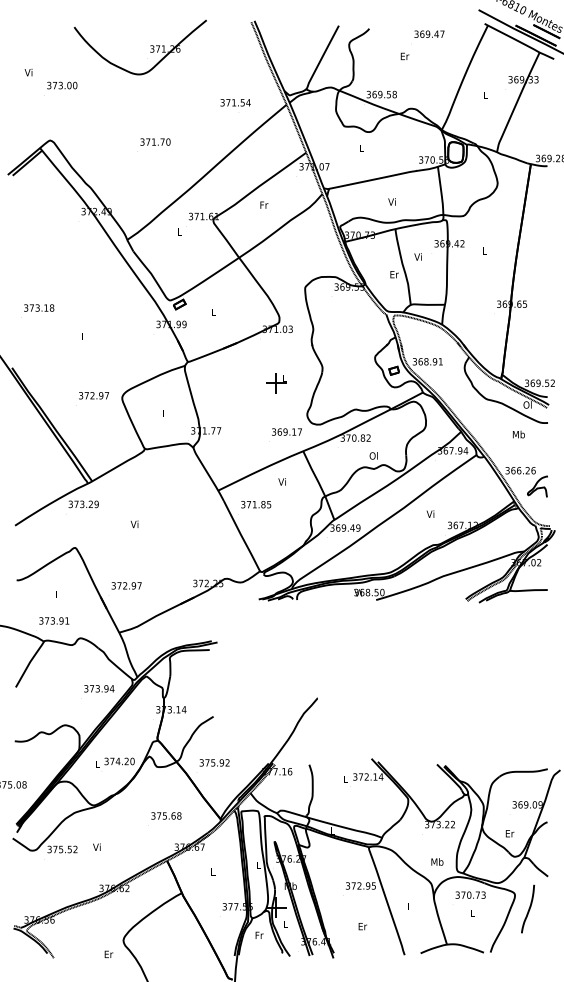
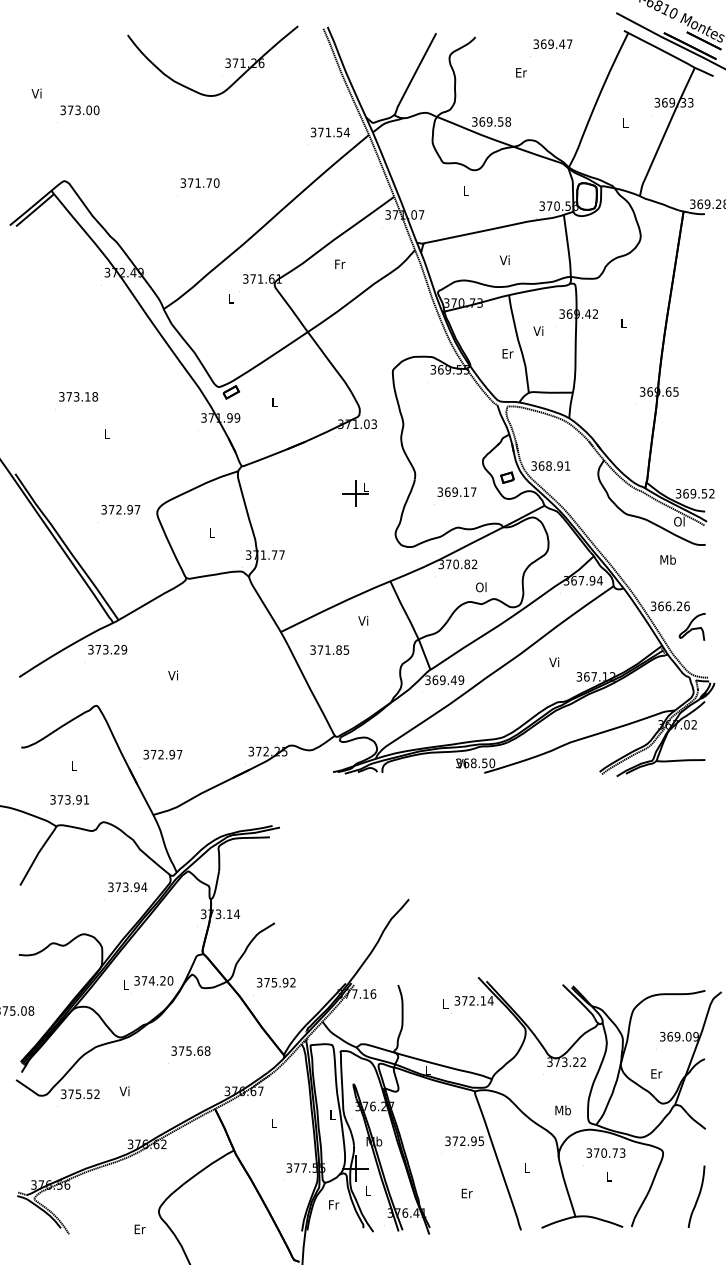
part: (150, 46) -> (225, 59), moved
text: (235, 102) -> (330, 132), moved
text: (37, 310) -> (76, 400), moved
text: (285, 434) -> (455, 495), moved
text: (164, 818) -> (188, 1054), moved
curve: (528, 908) -> (697, 1196), moved

